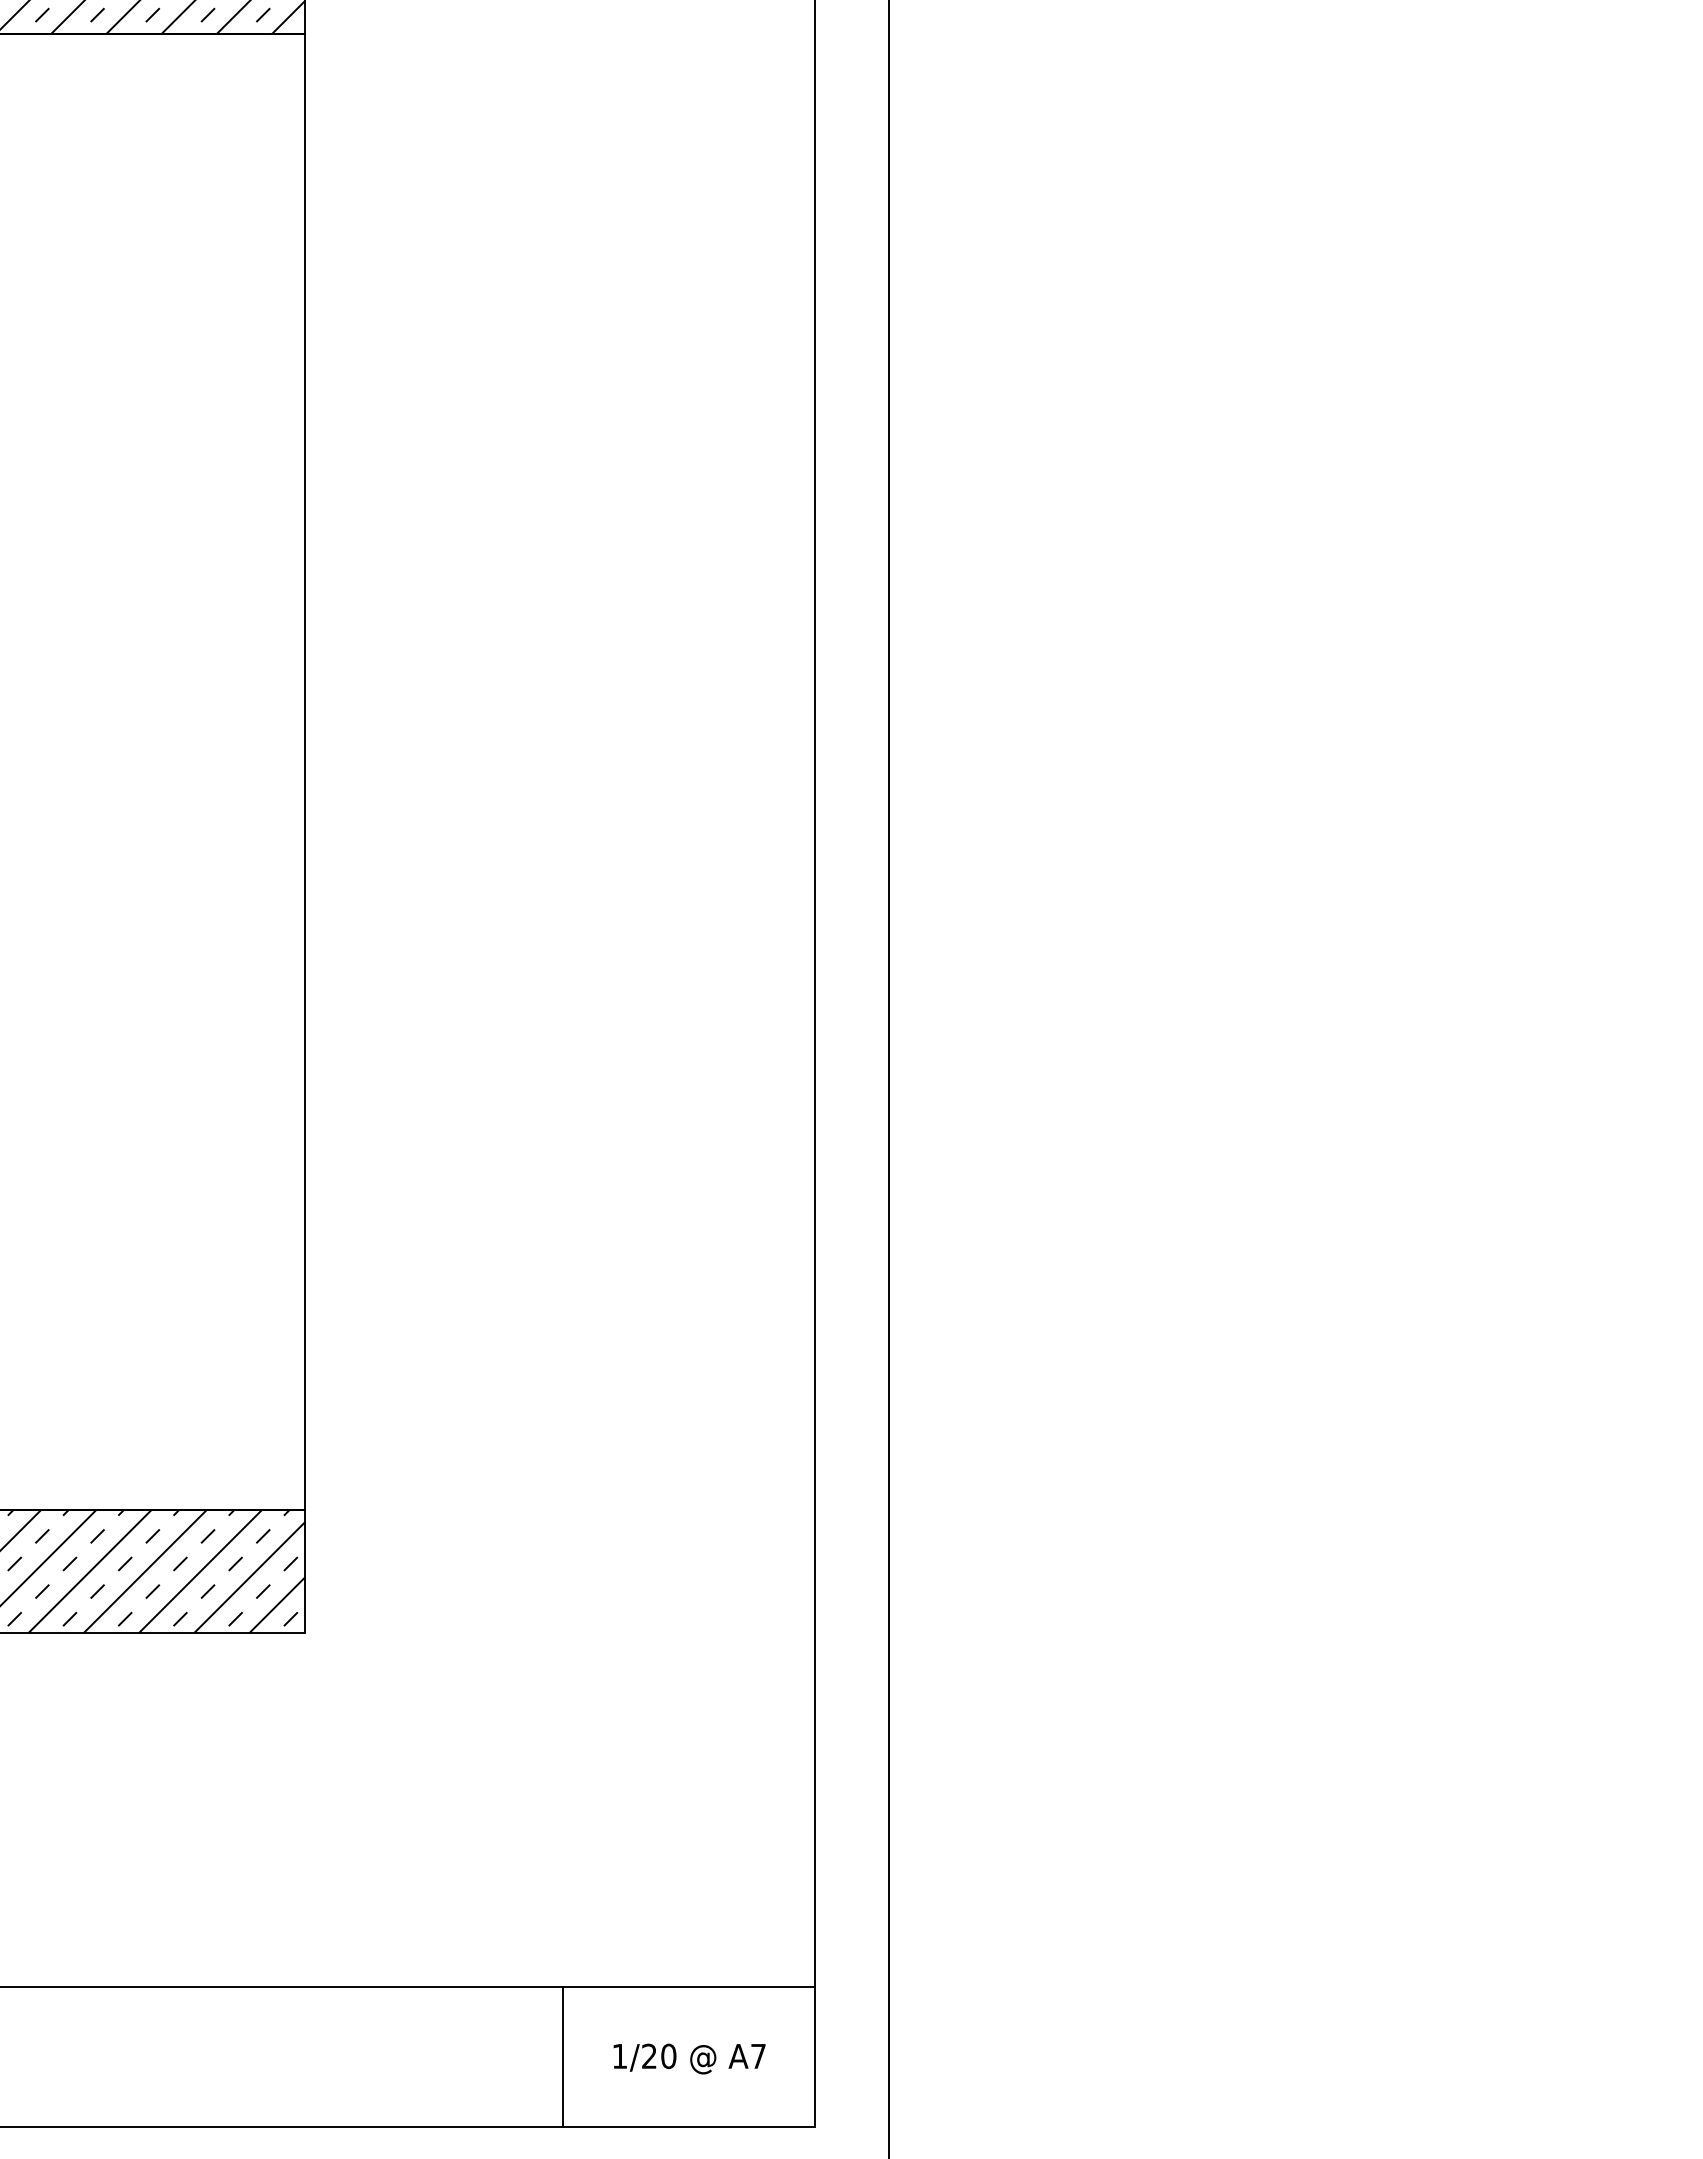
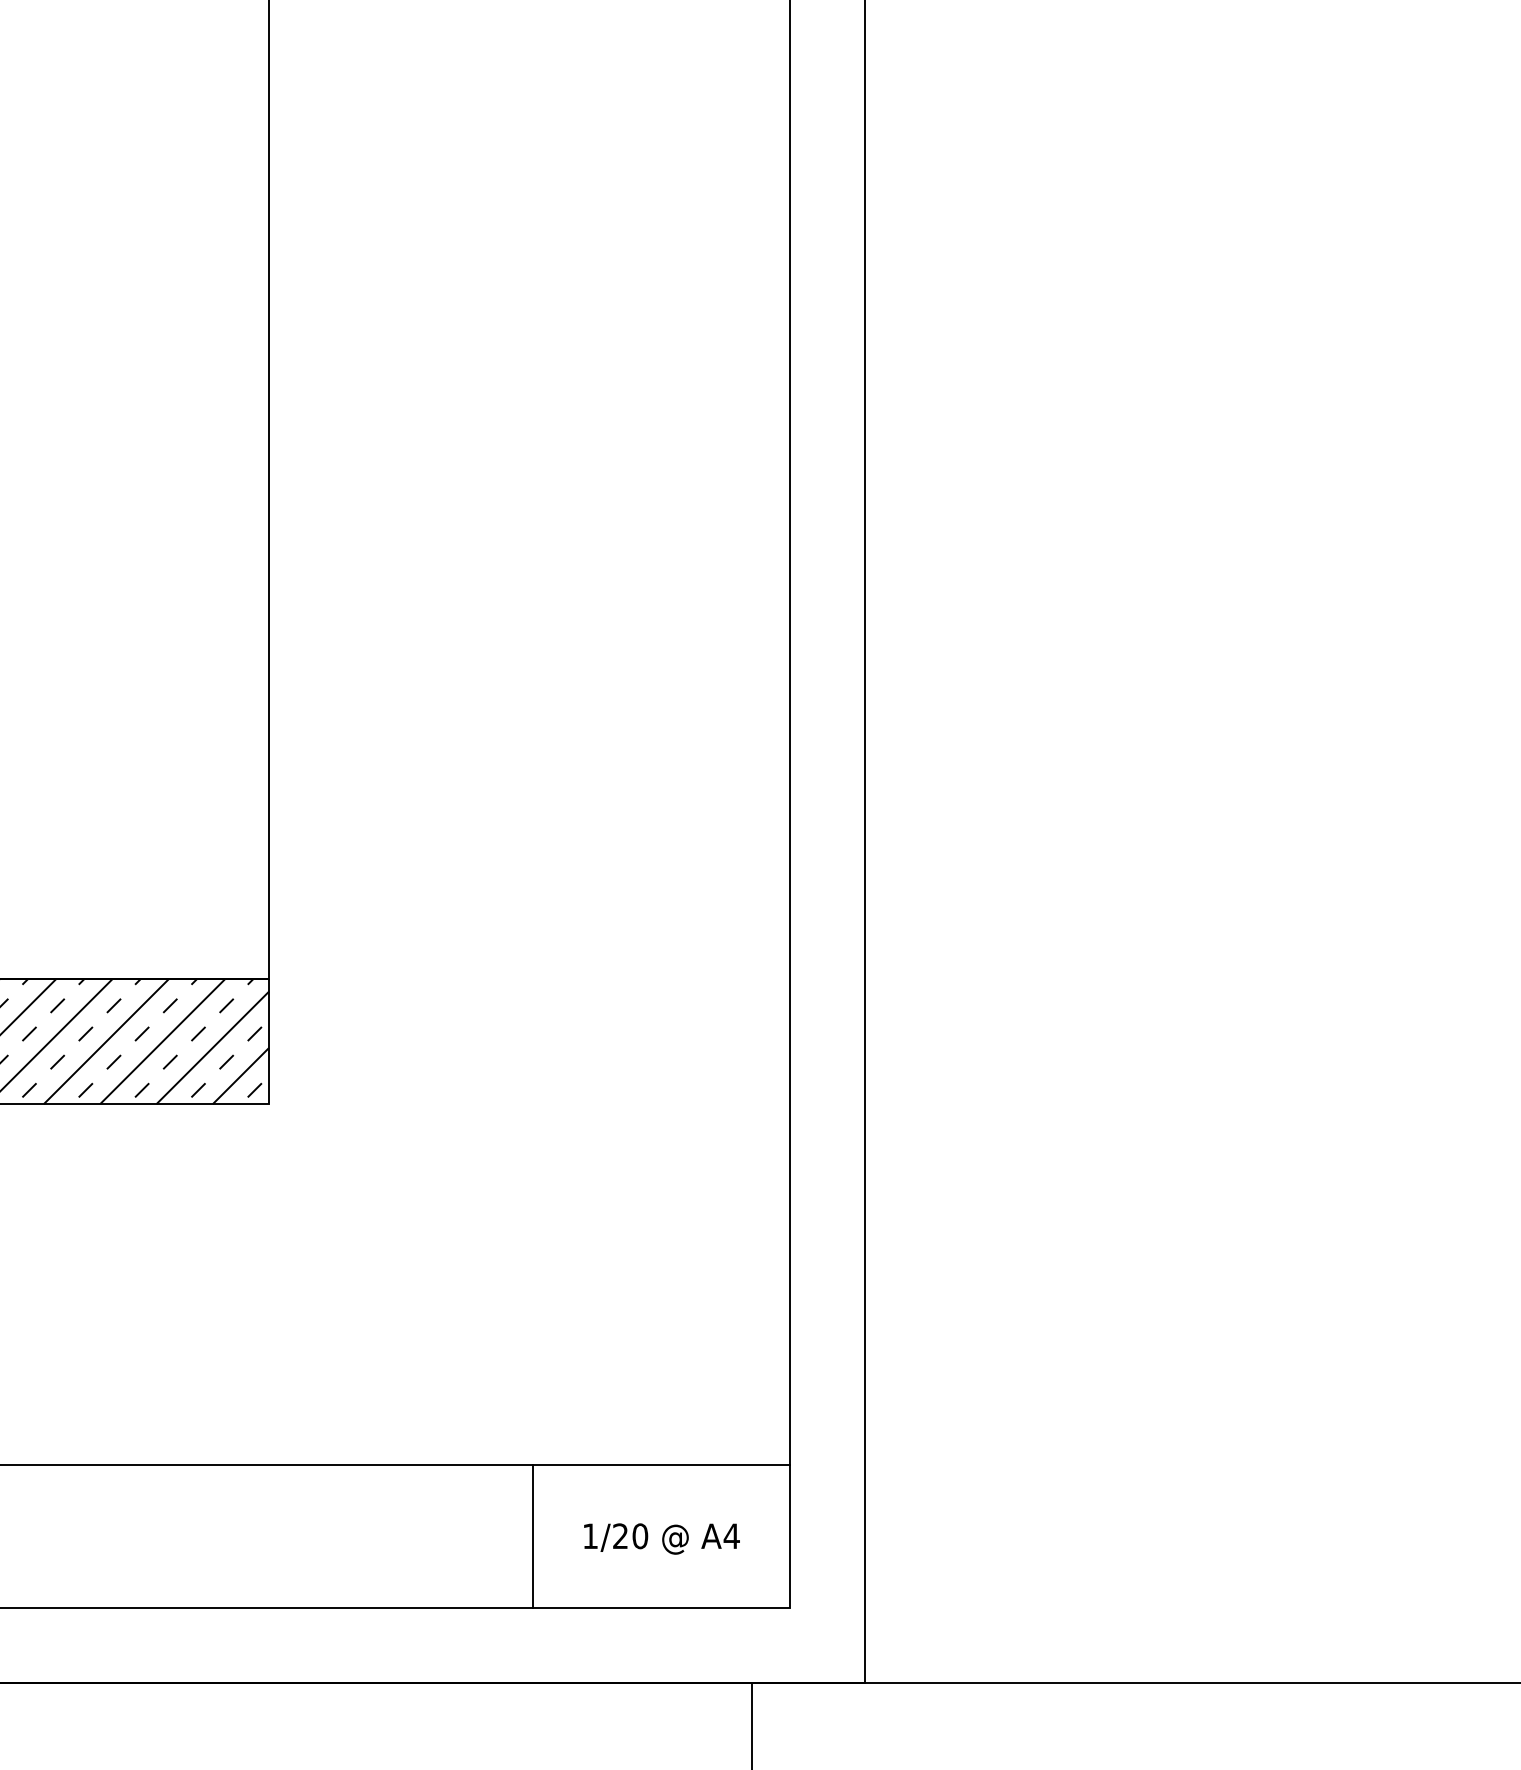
text: (758, 2056) -> (731, 1536), A7 -> A4

